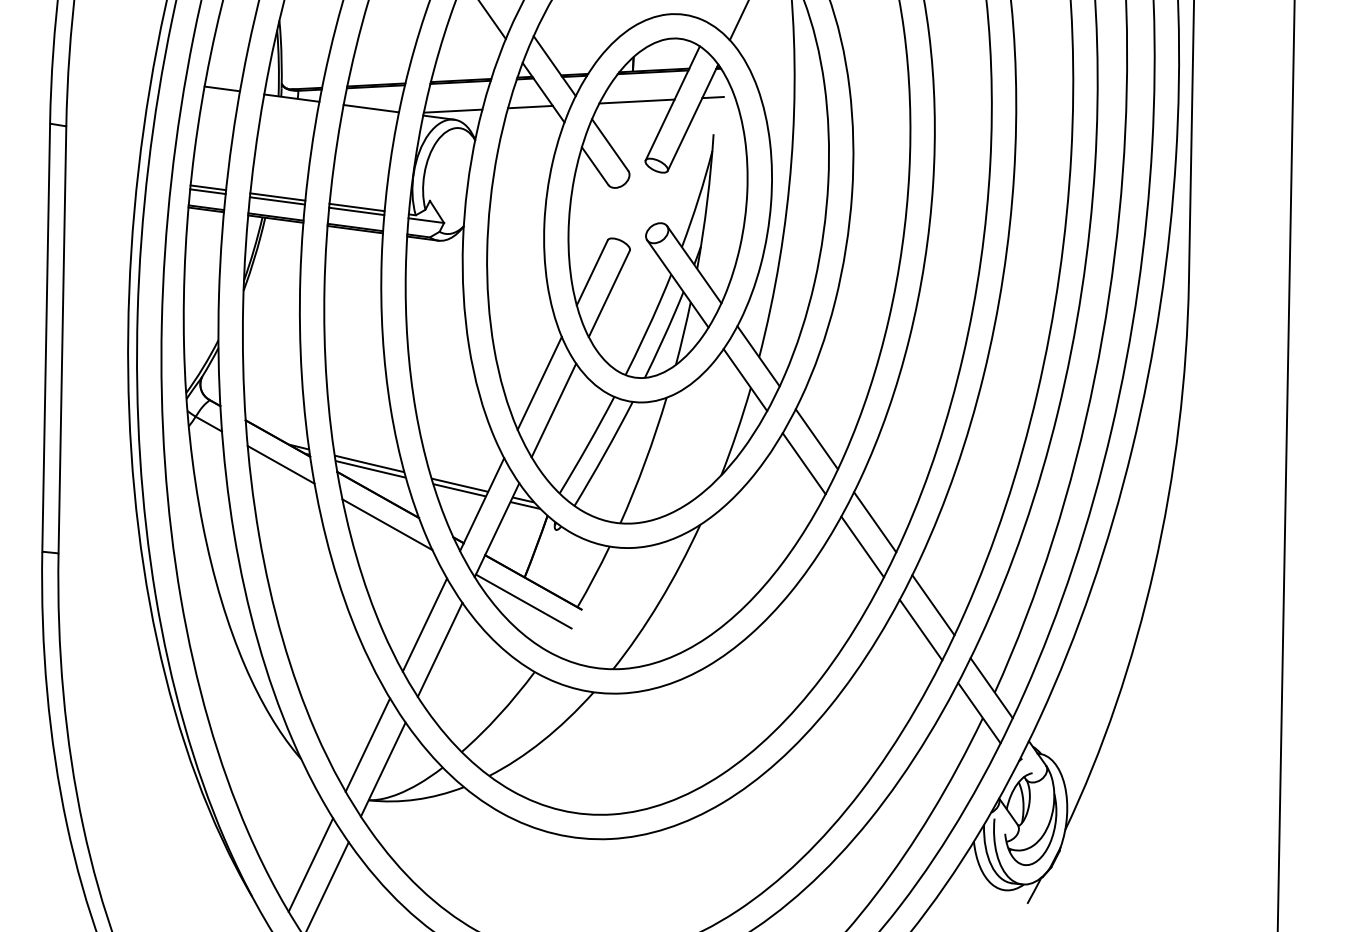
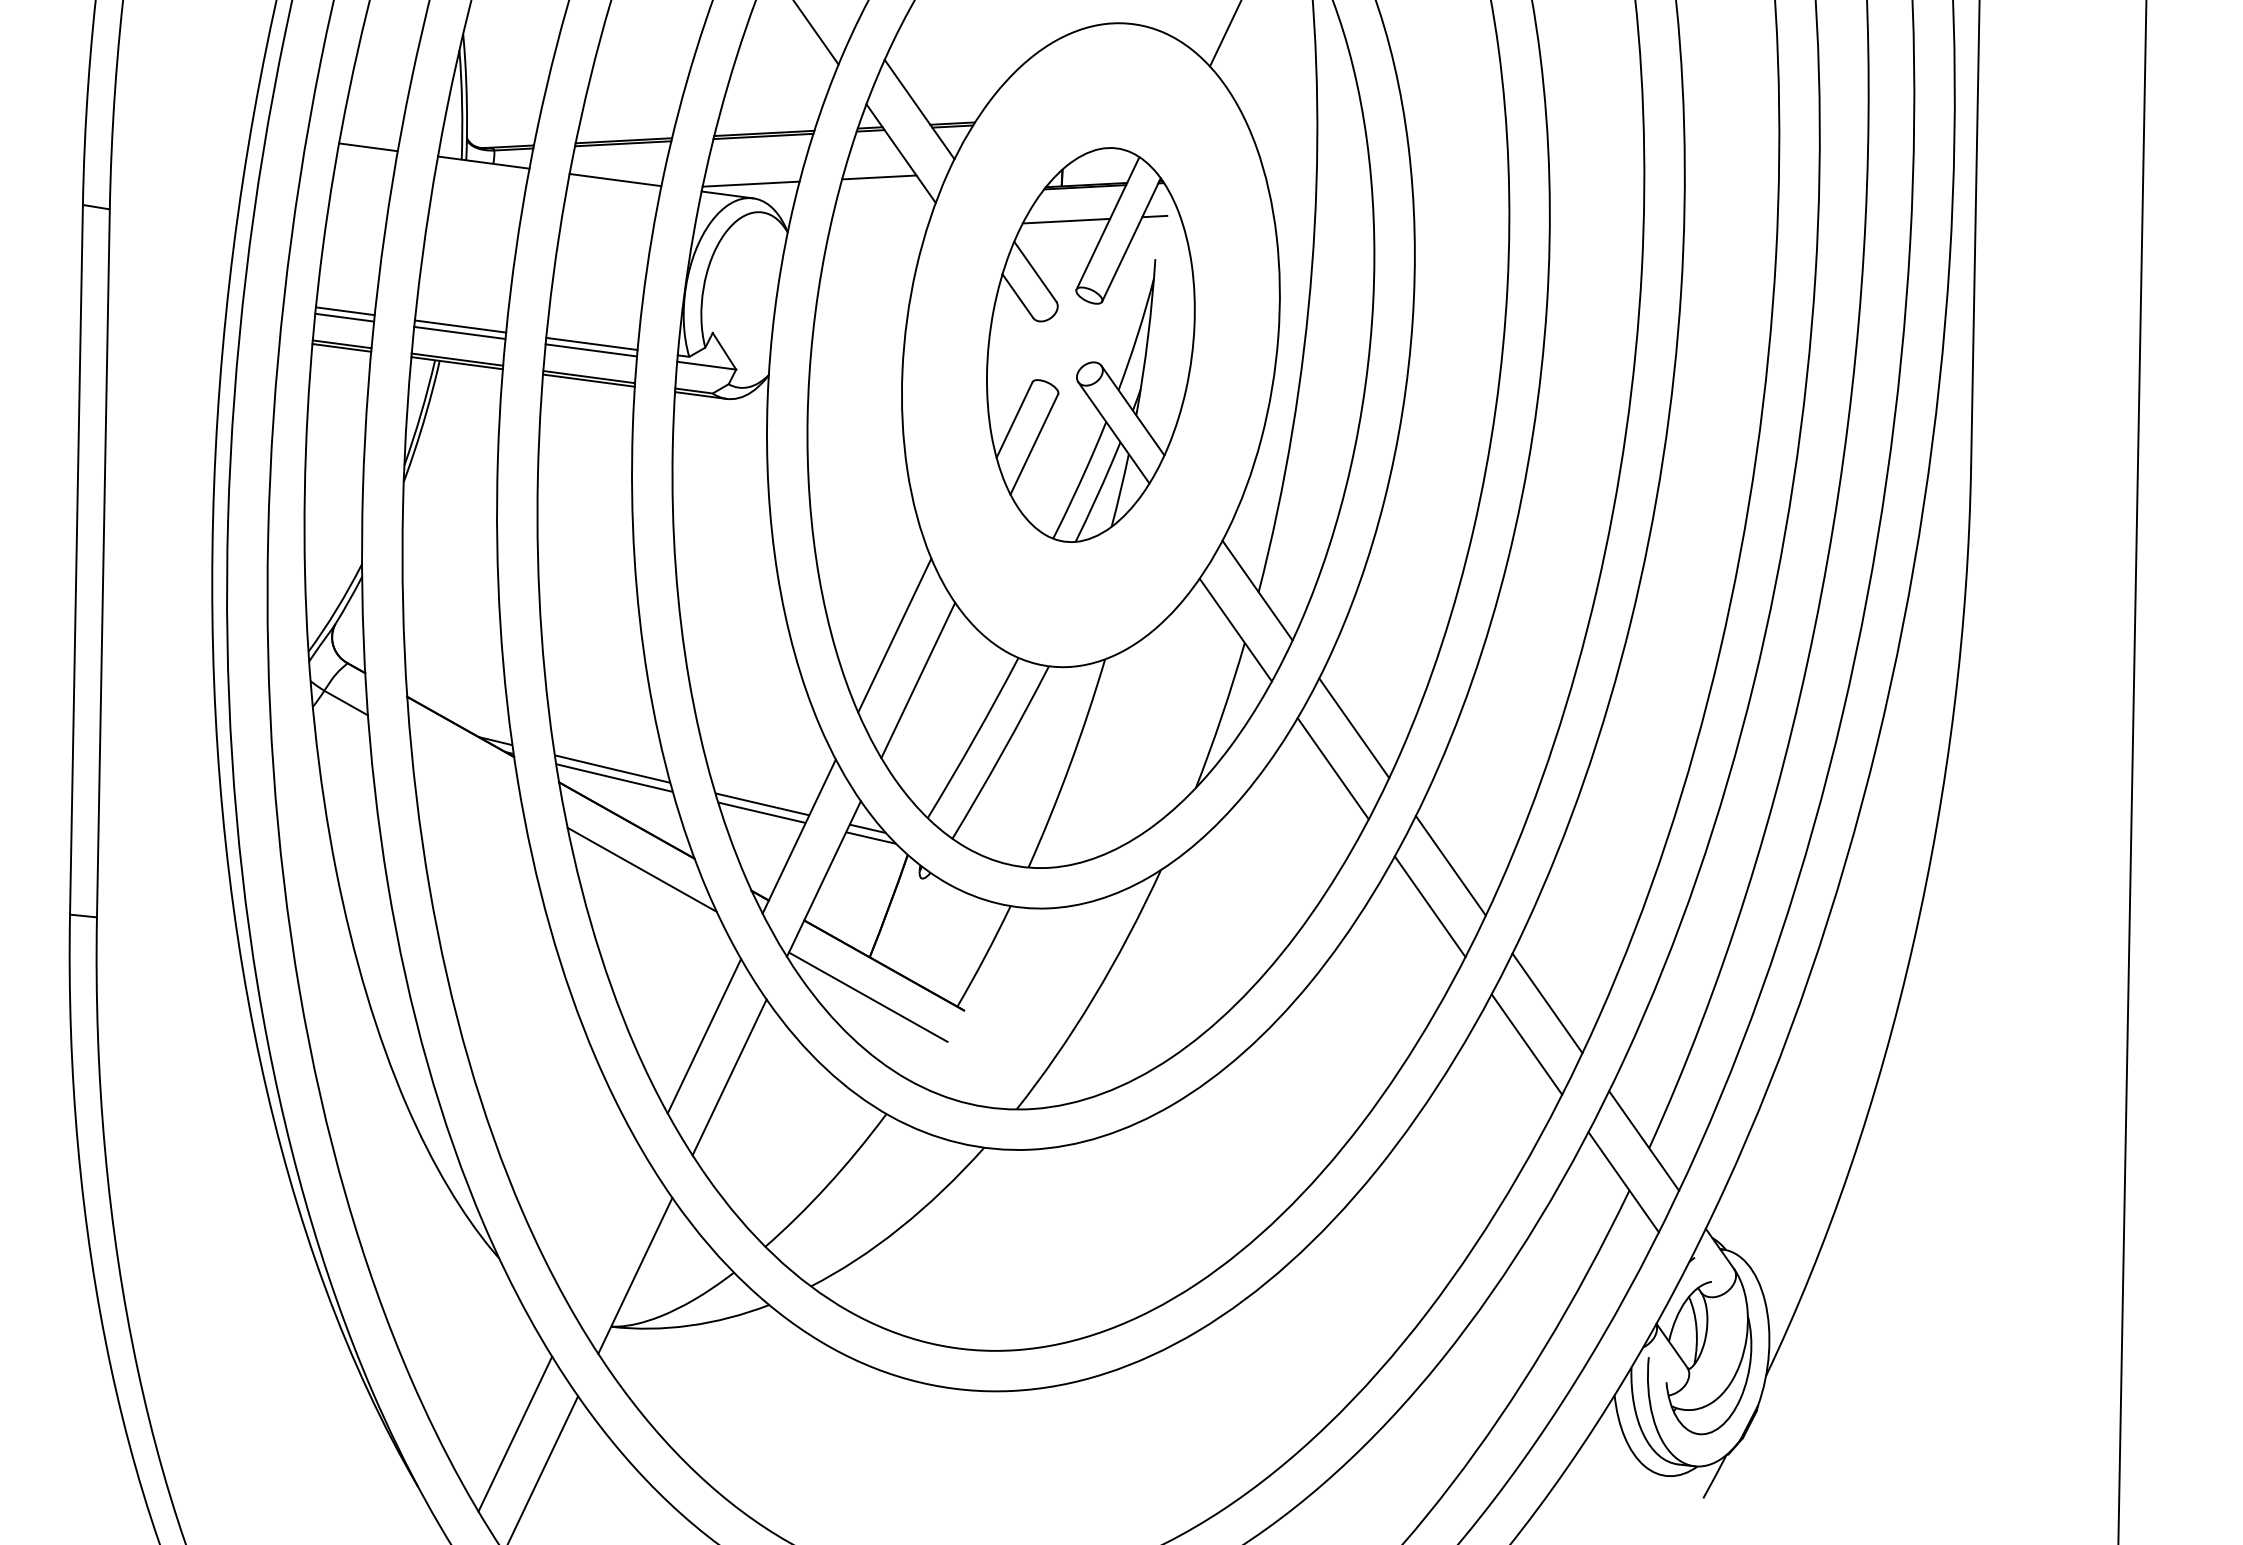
part: (657, 207) -> (1089, 343), size x0.7
line: (280, 464) -> (464, 770), removed
line: (367, 744) -> (609, 1234), removed

